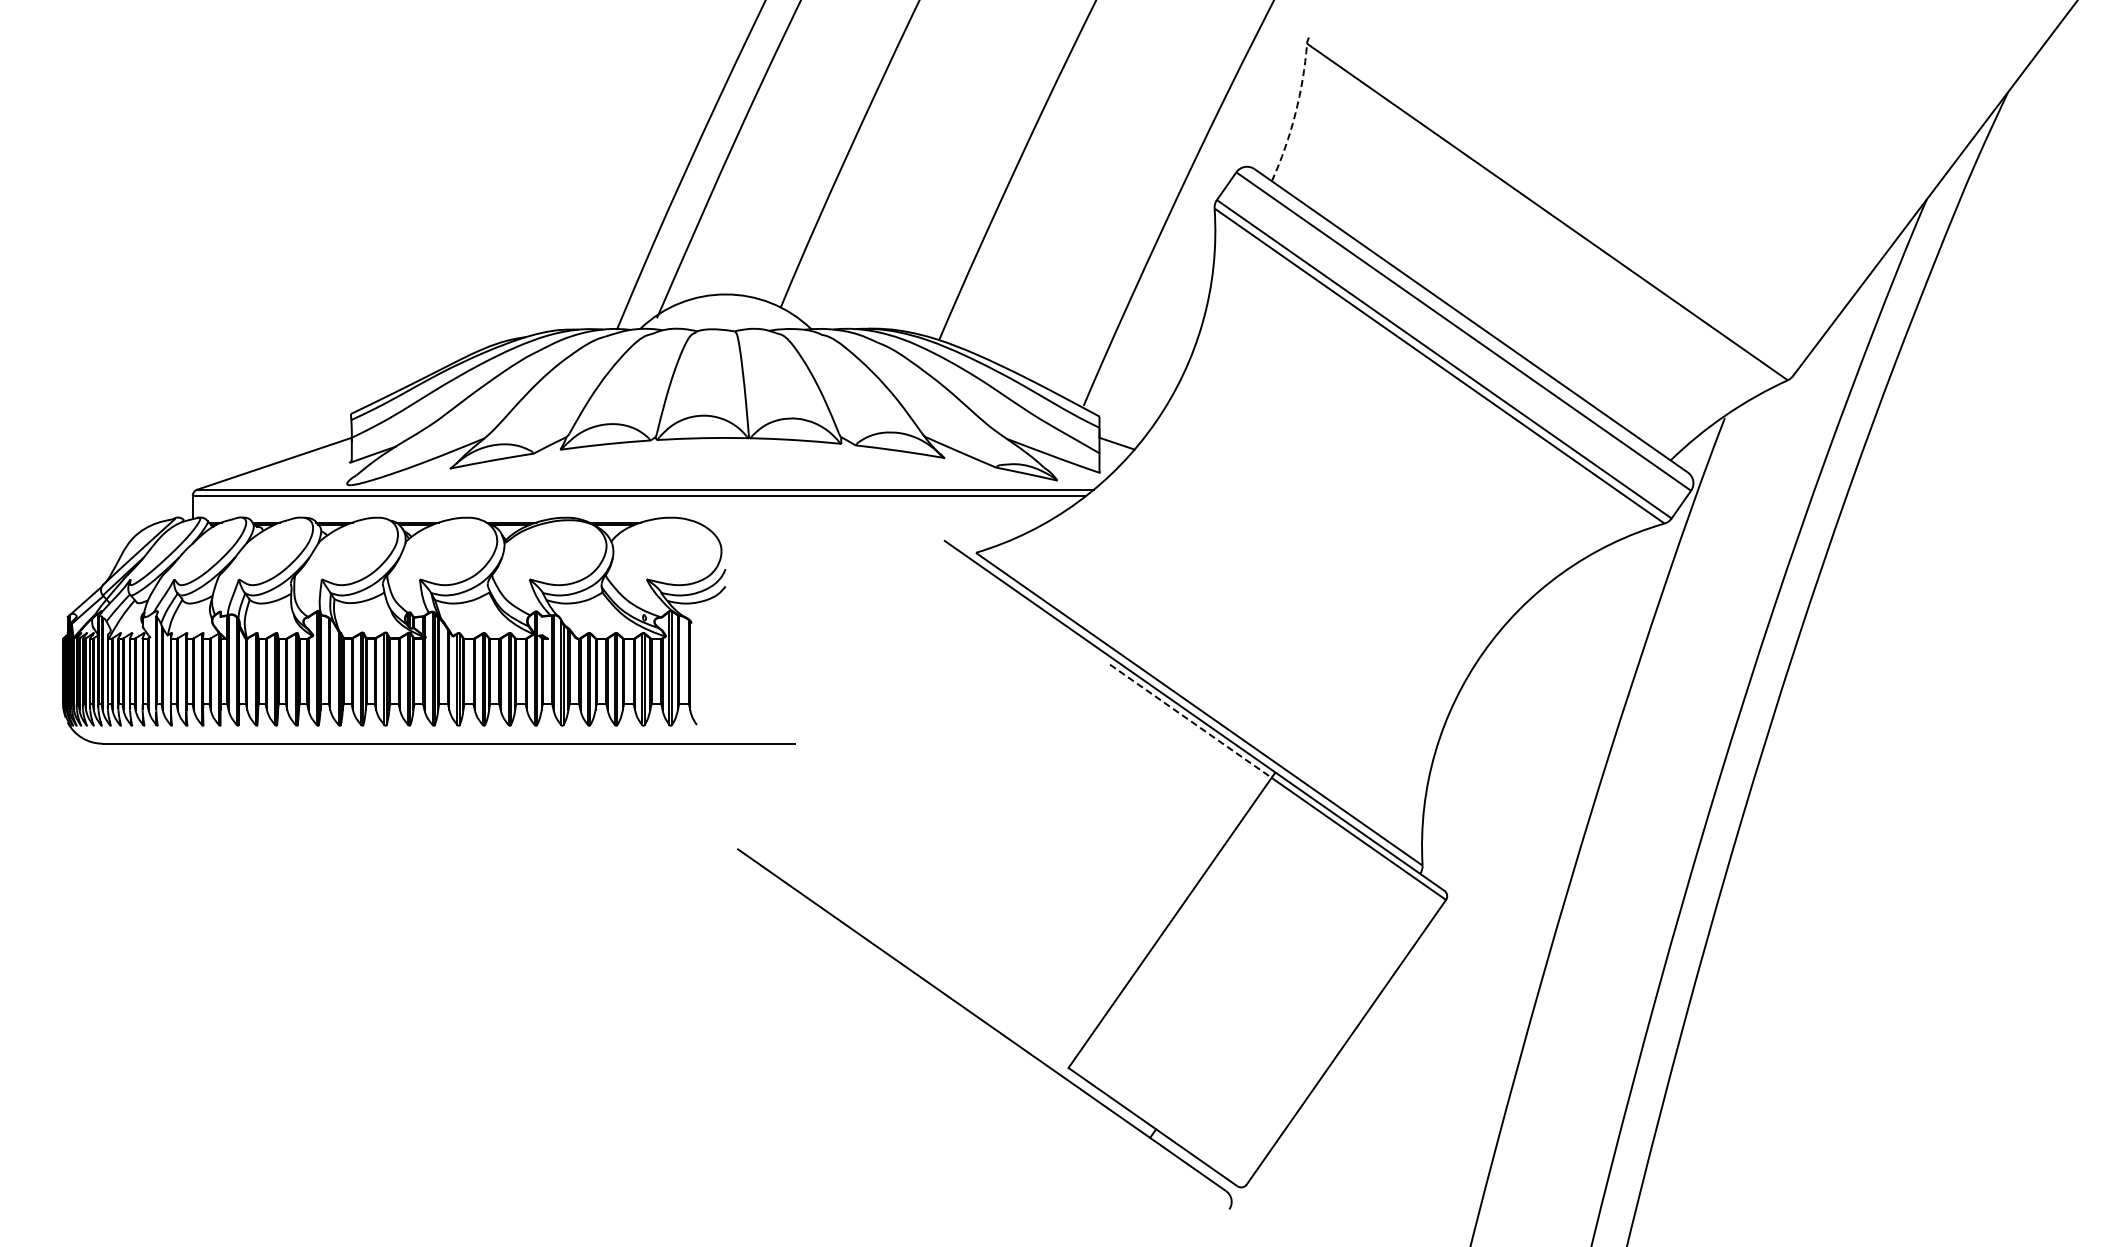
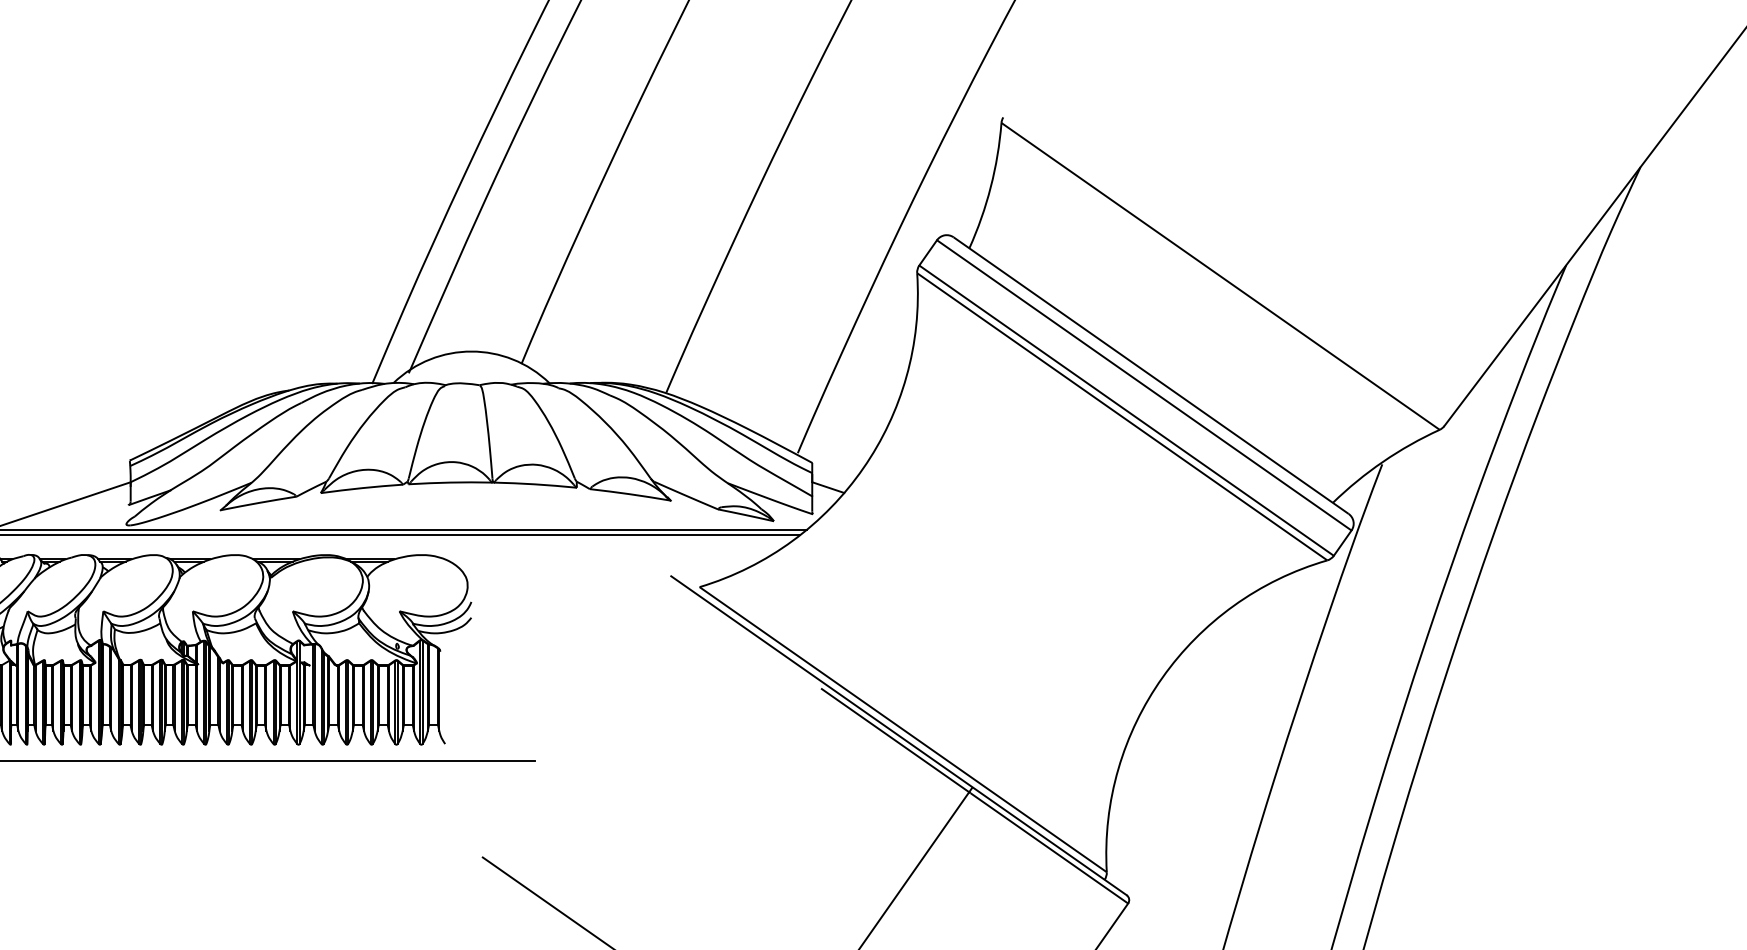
arc: (1295, 113) -> (990, 186), dashed -> solid
line: (1190, 721) -> (895, 740), dashed -> solid

